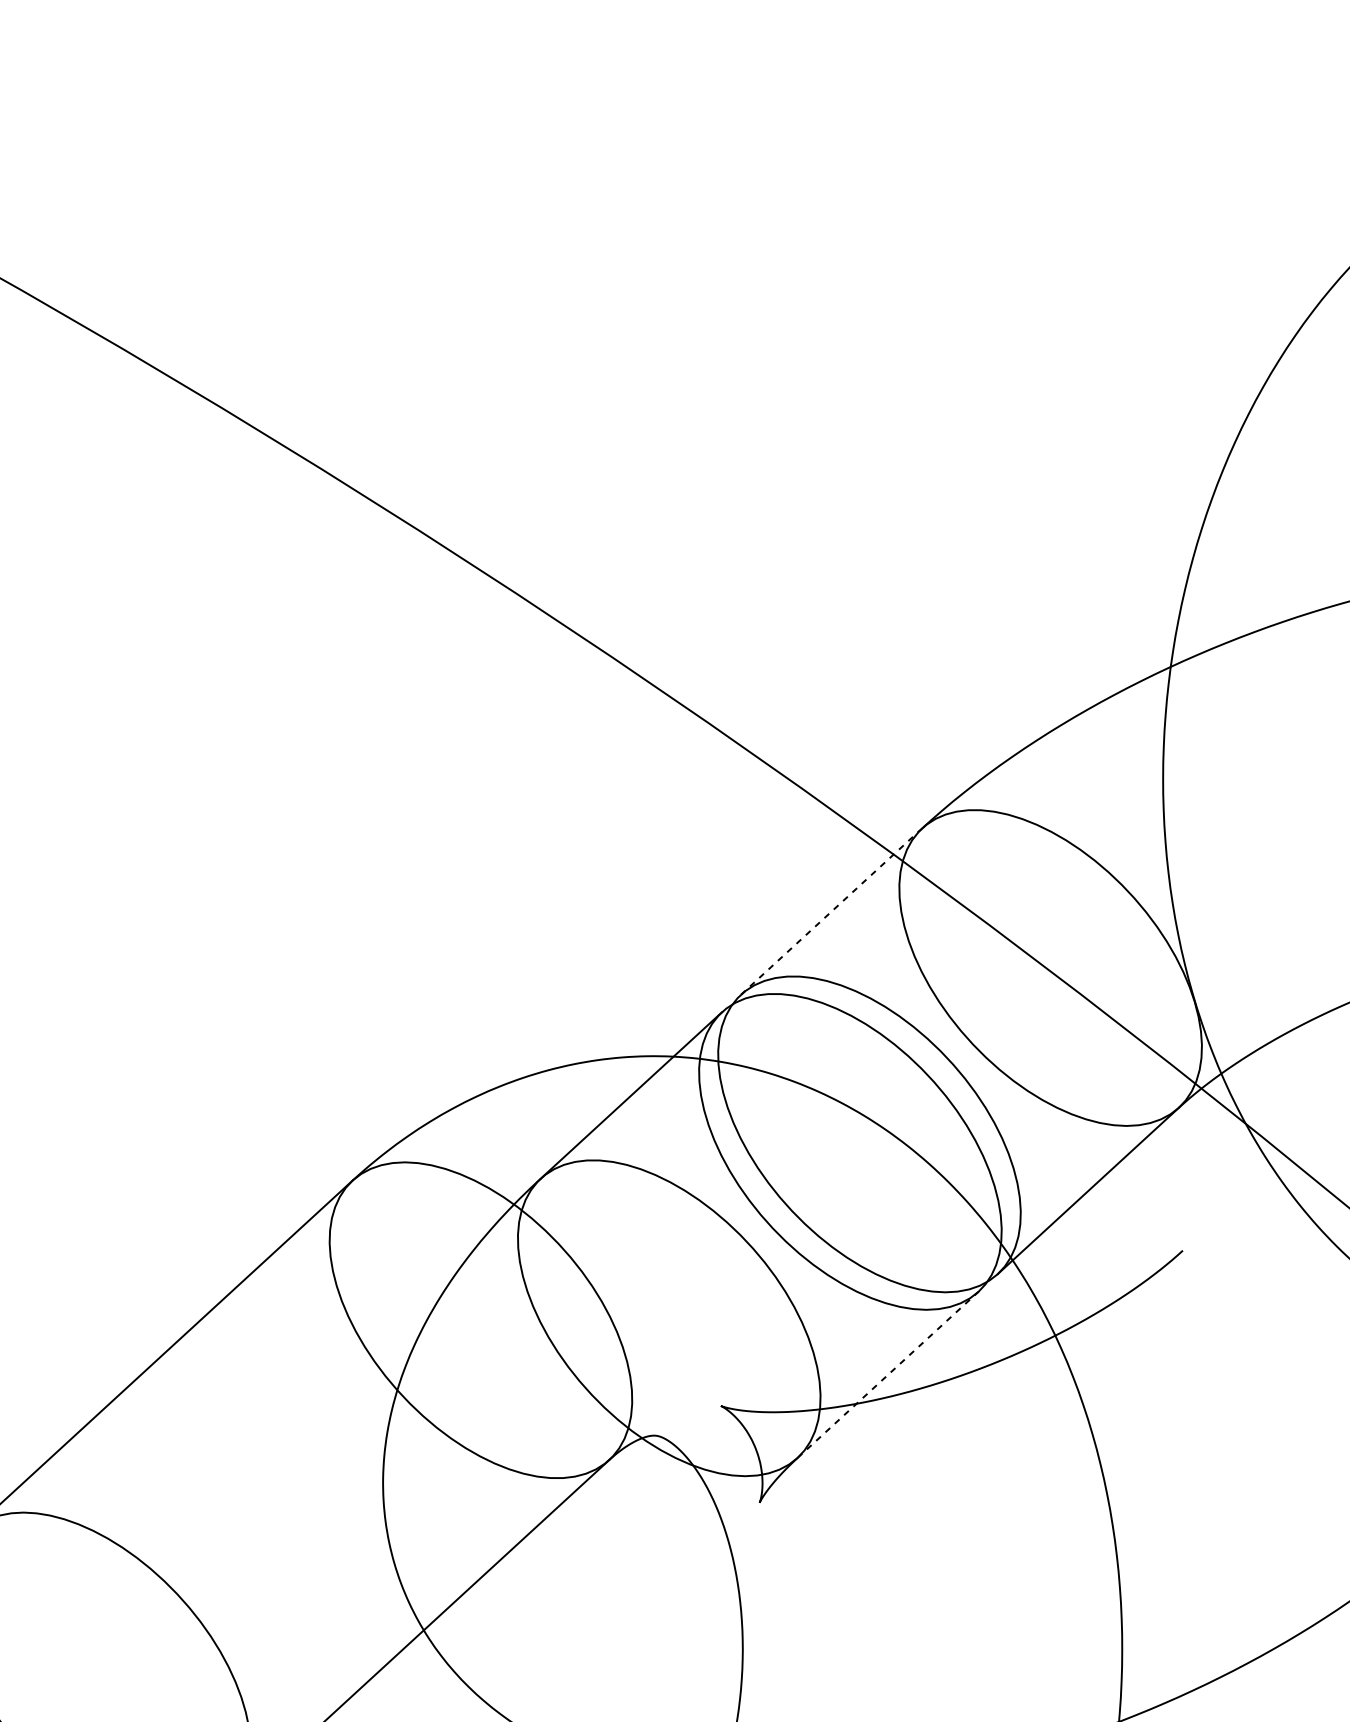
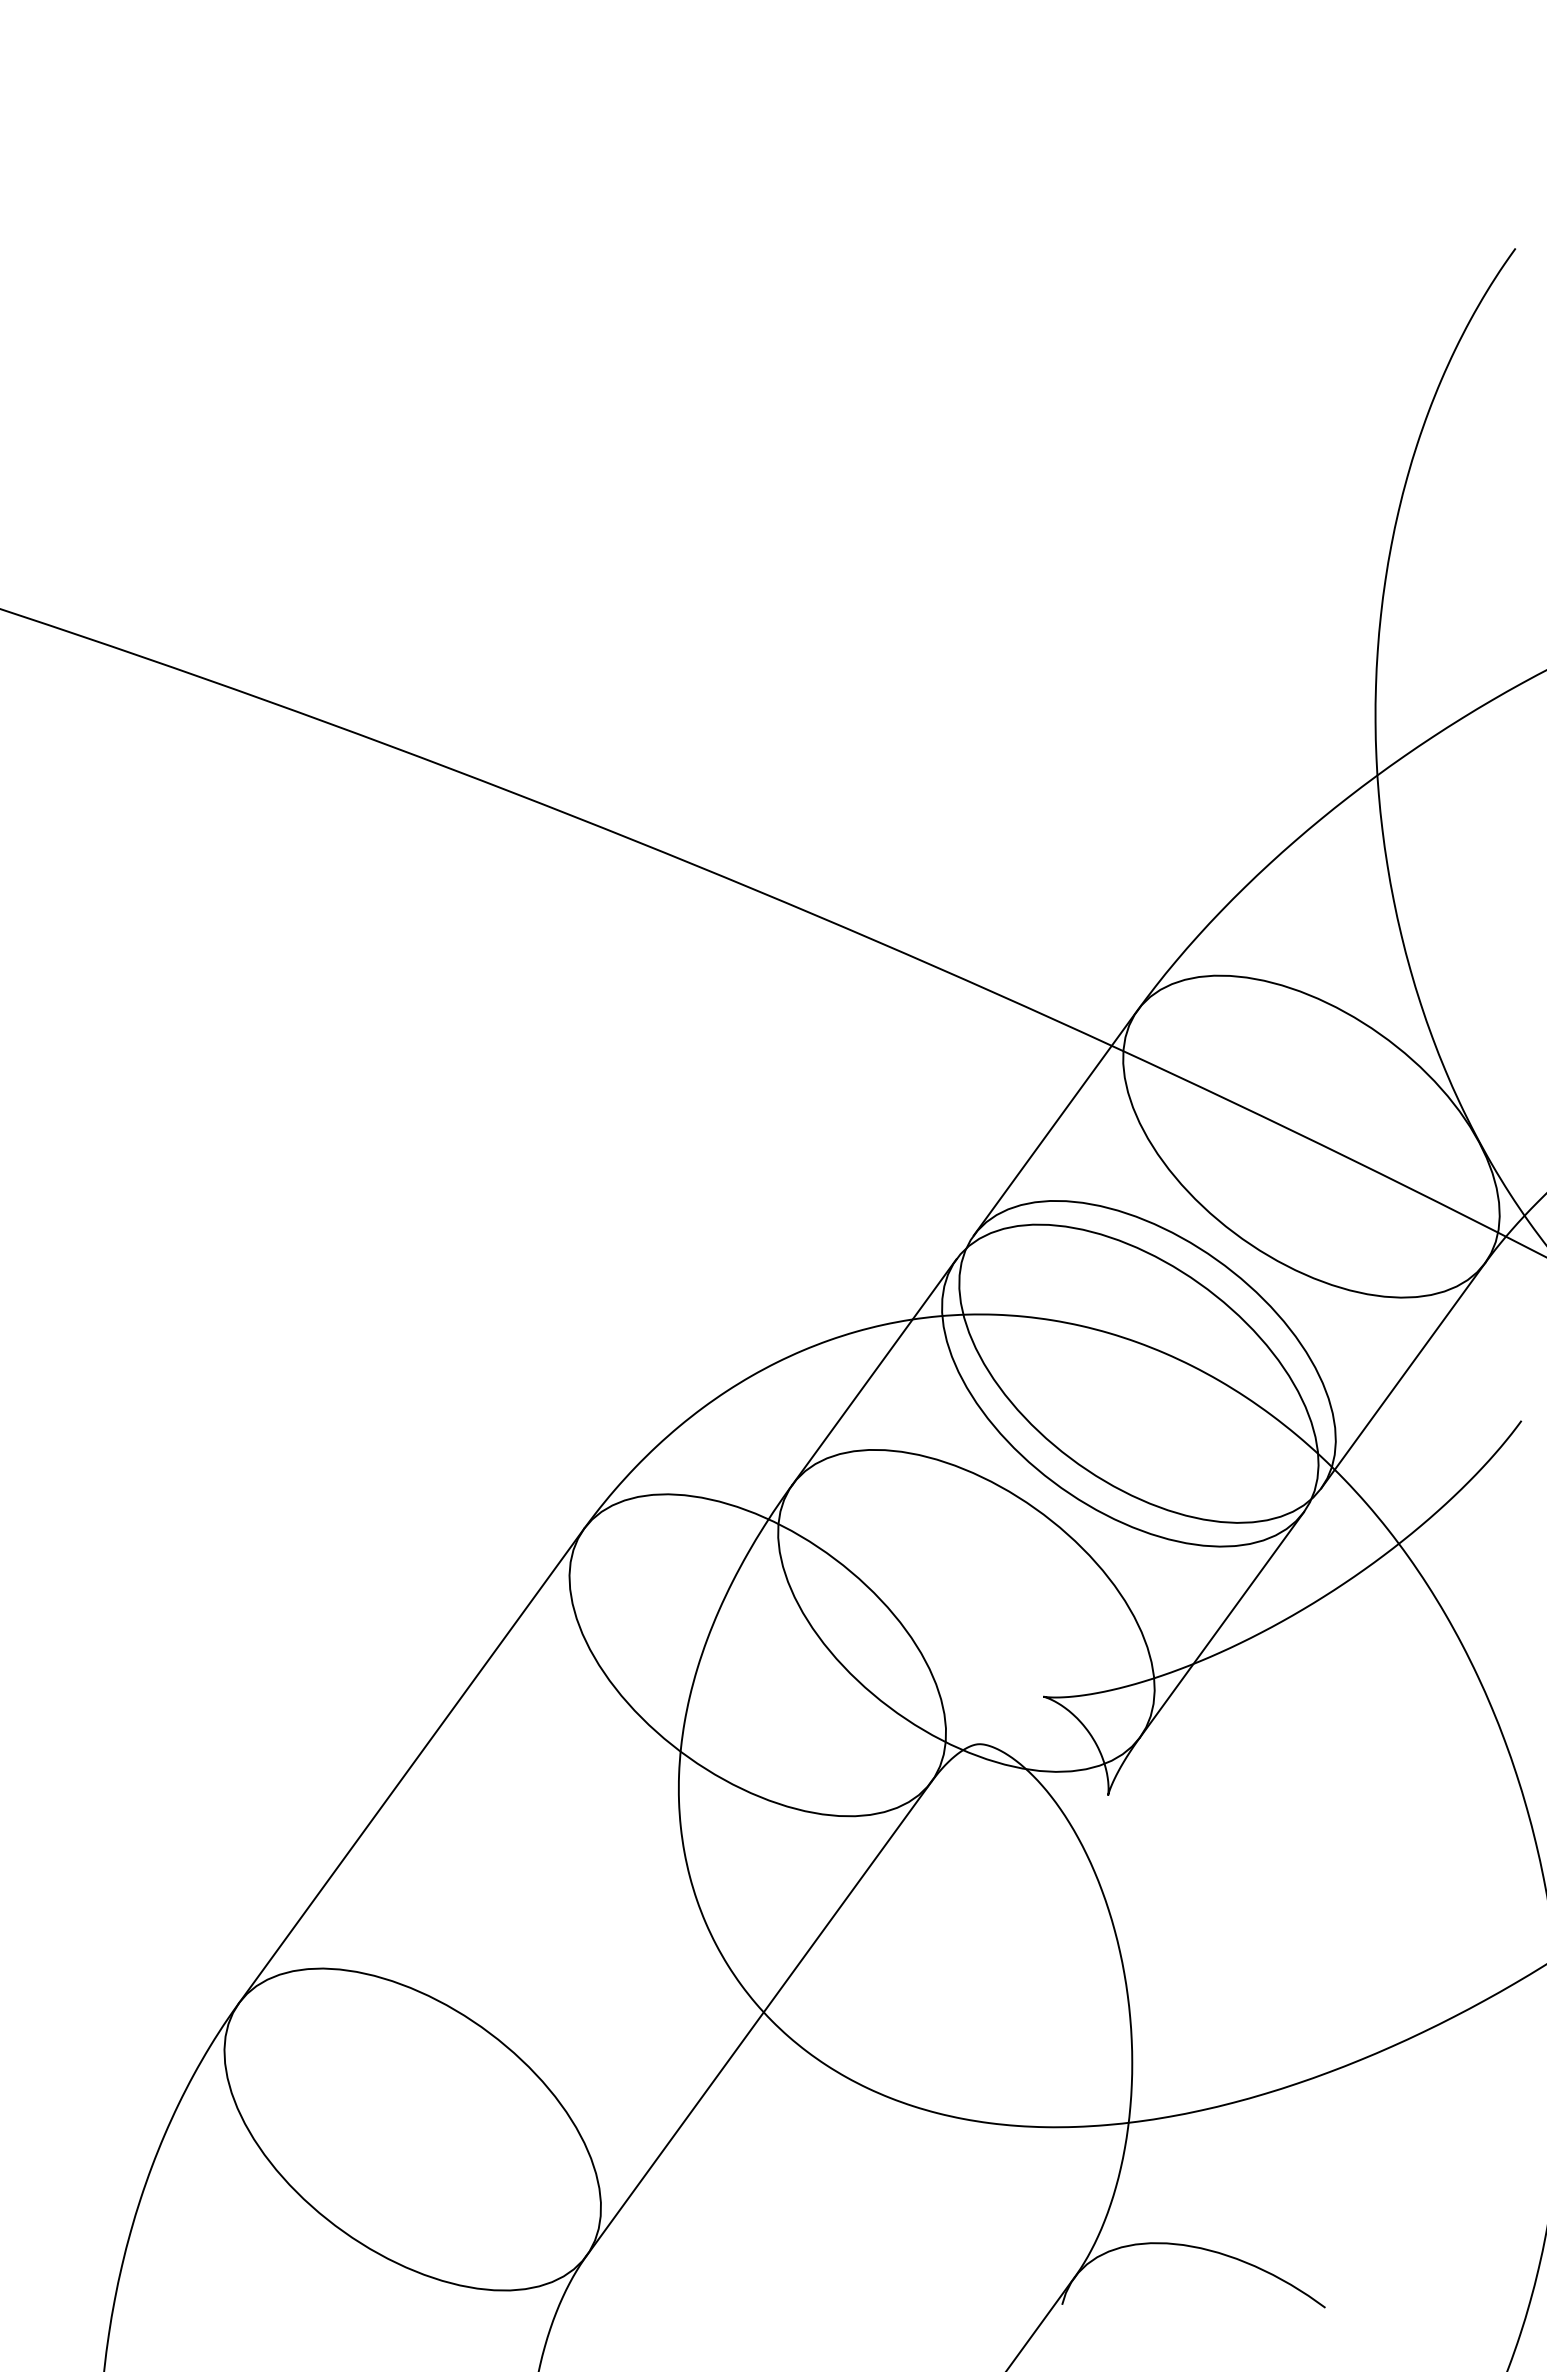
line: (831, 911) -> (1055, 1123), dashed -> solid
line: (888, 1374) -> (1222, 1624), dashed -> solid

